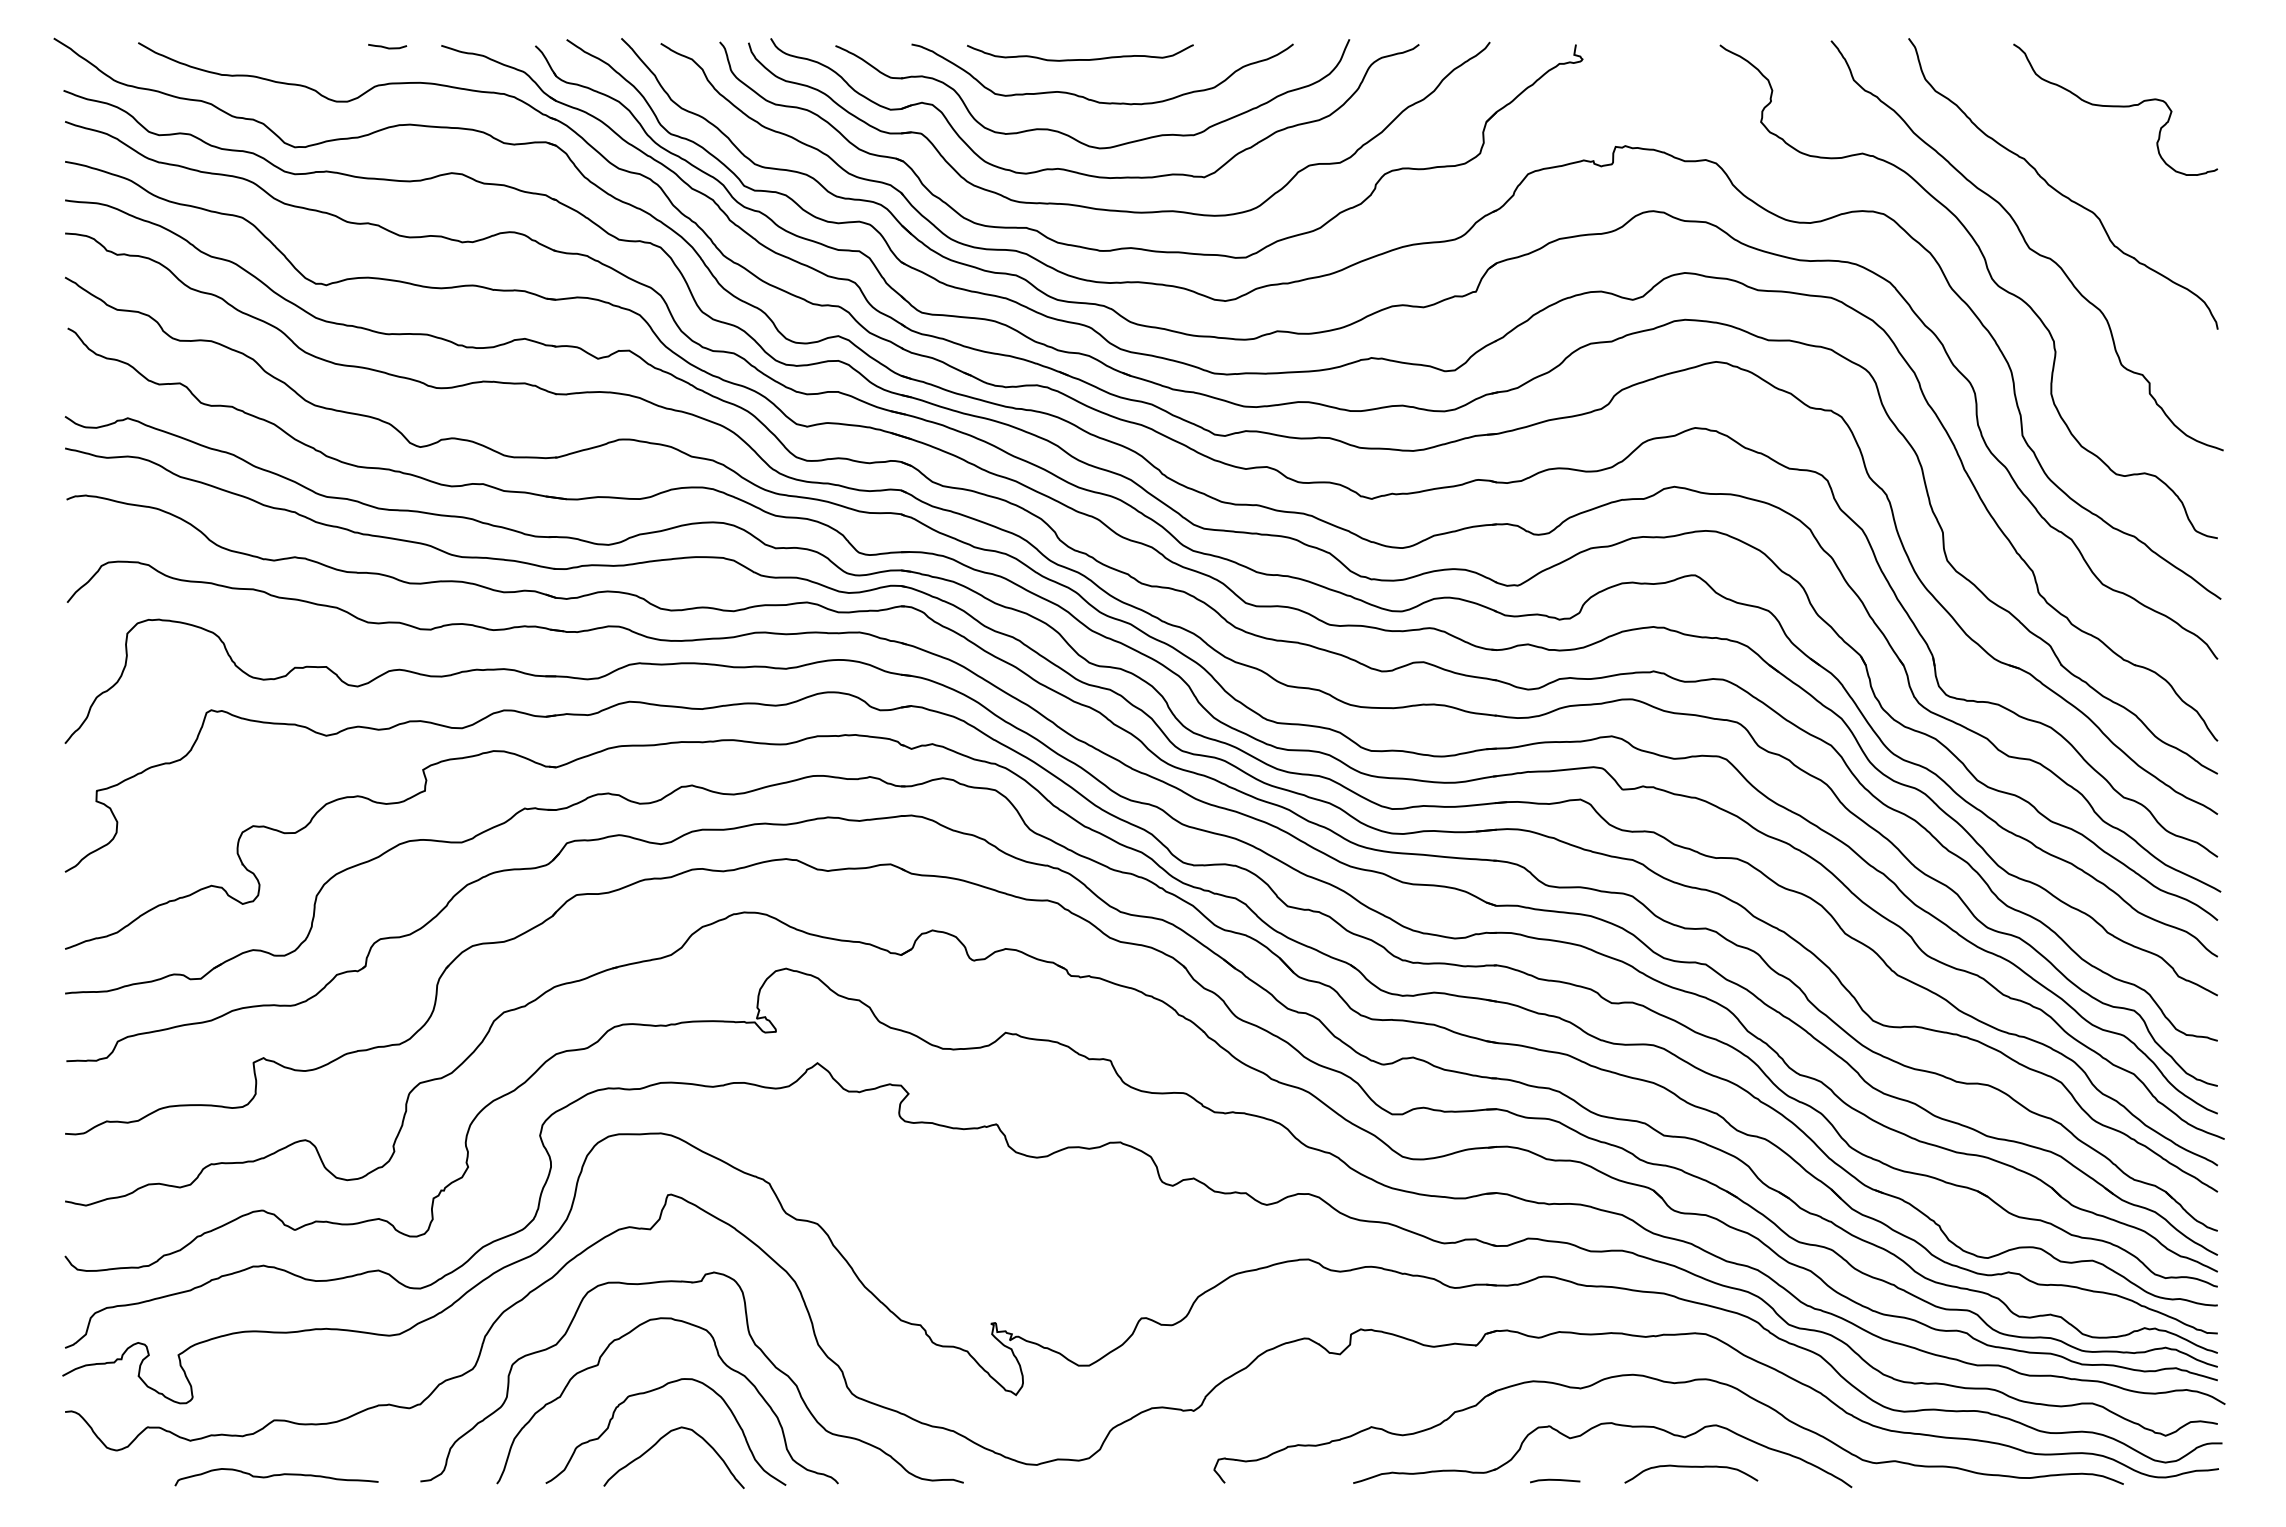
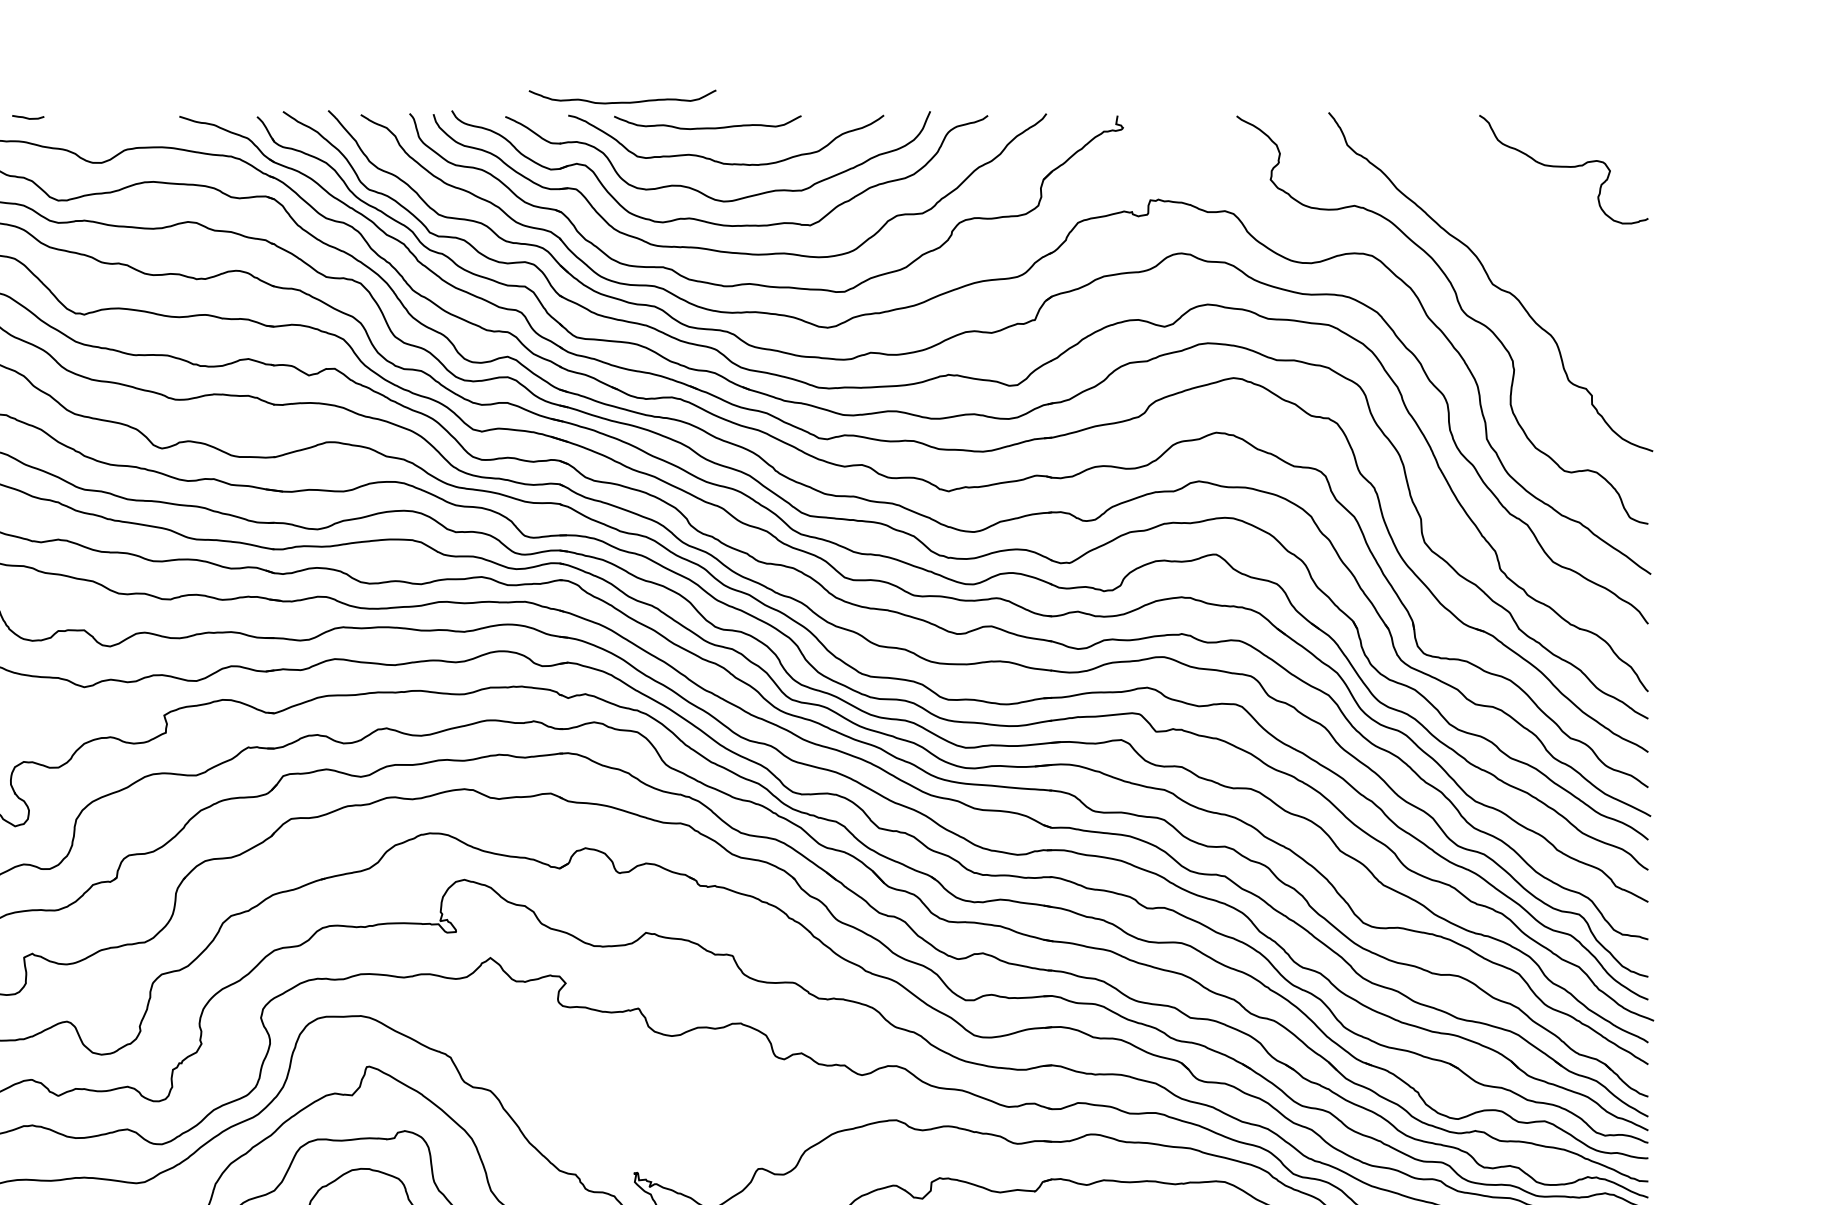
curve: (977, 28) -> (622, 102), added
curve: (387, 47) -> (28, 118), moved
curve: (2059, 191) -> (1517, 237), removed

